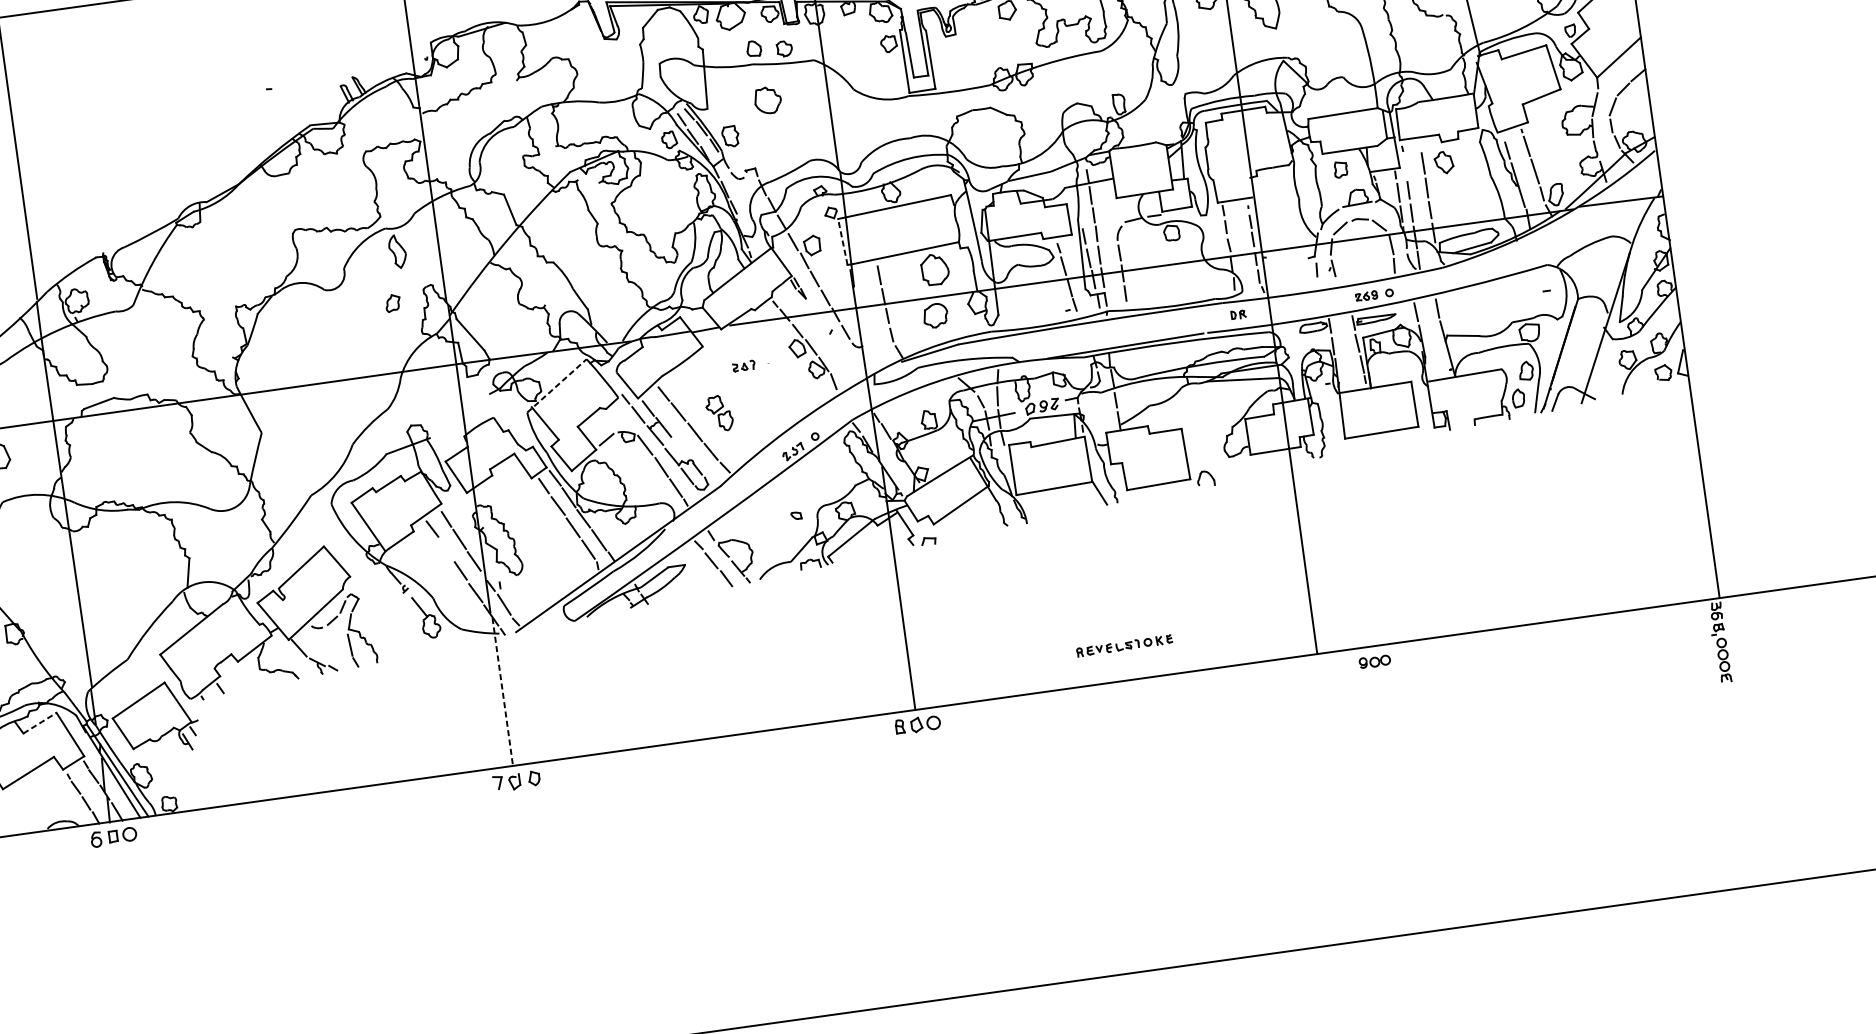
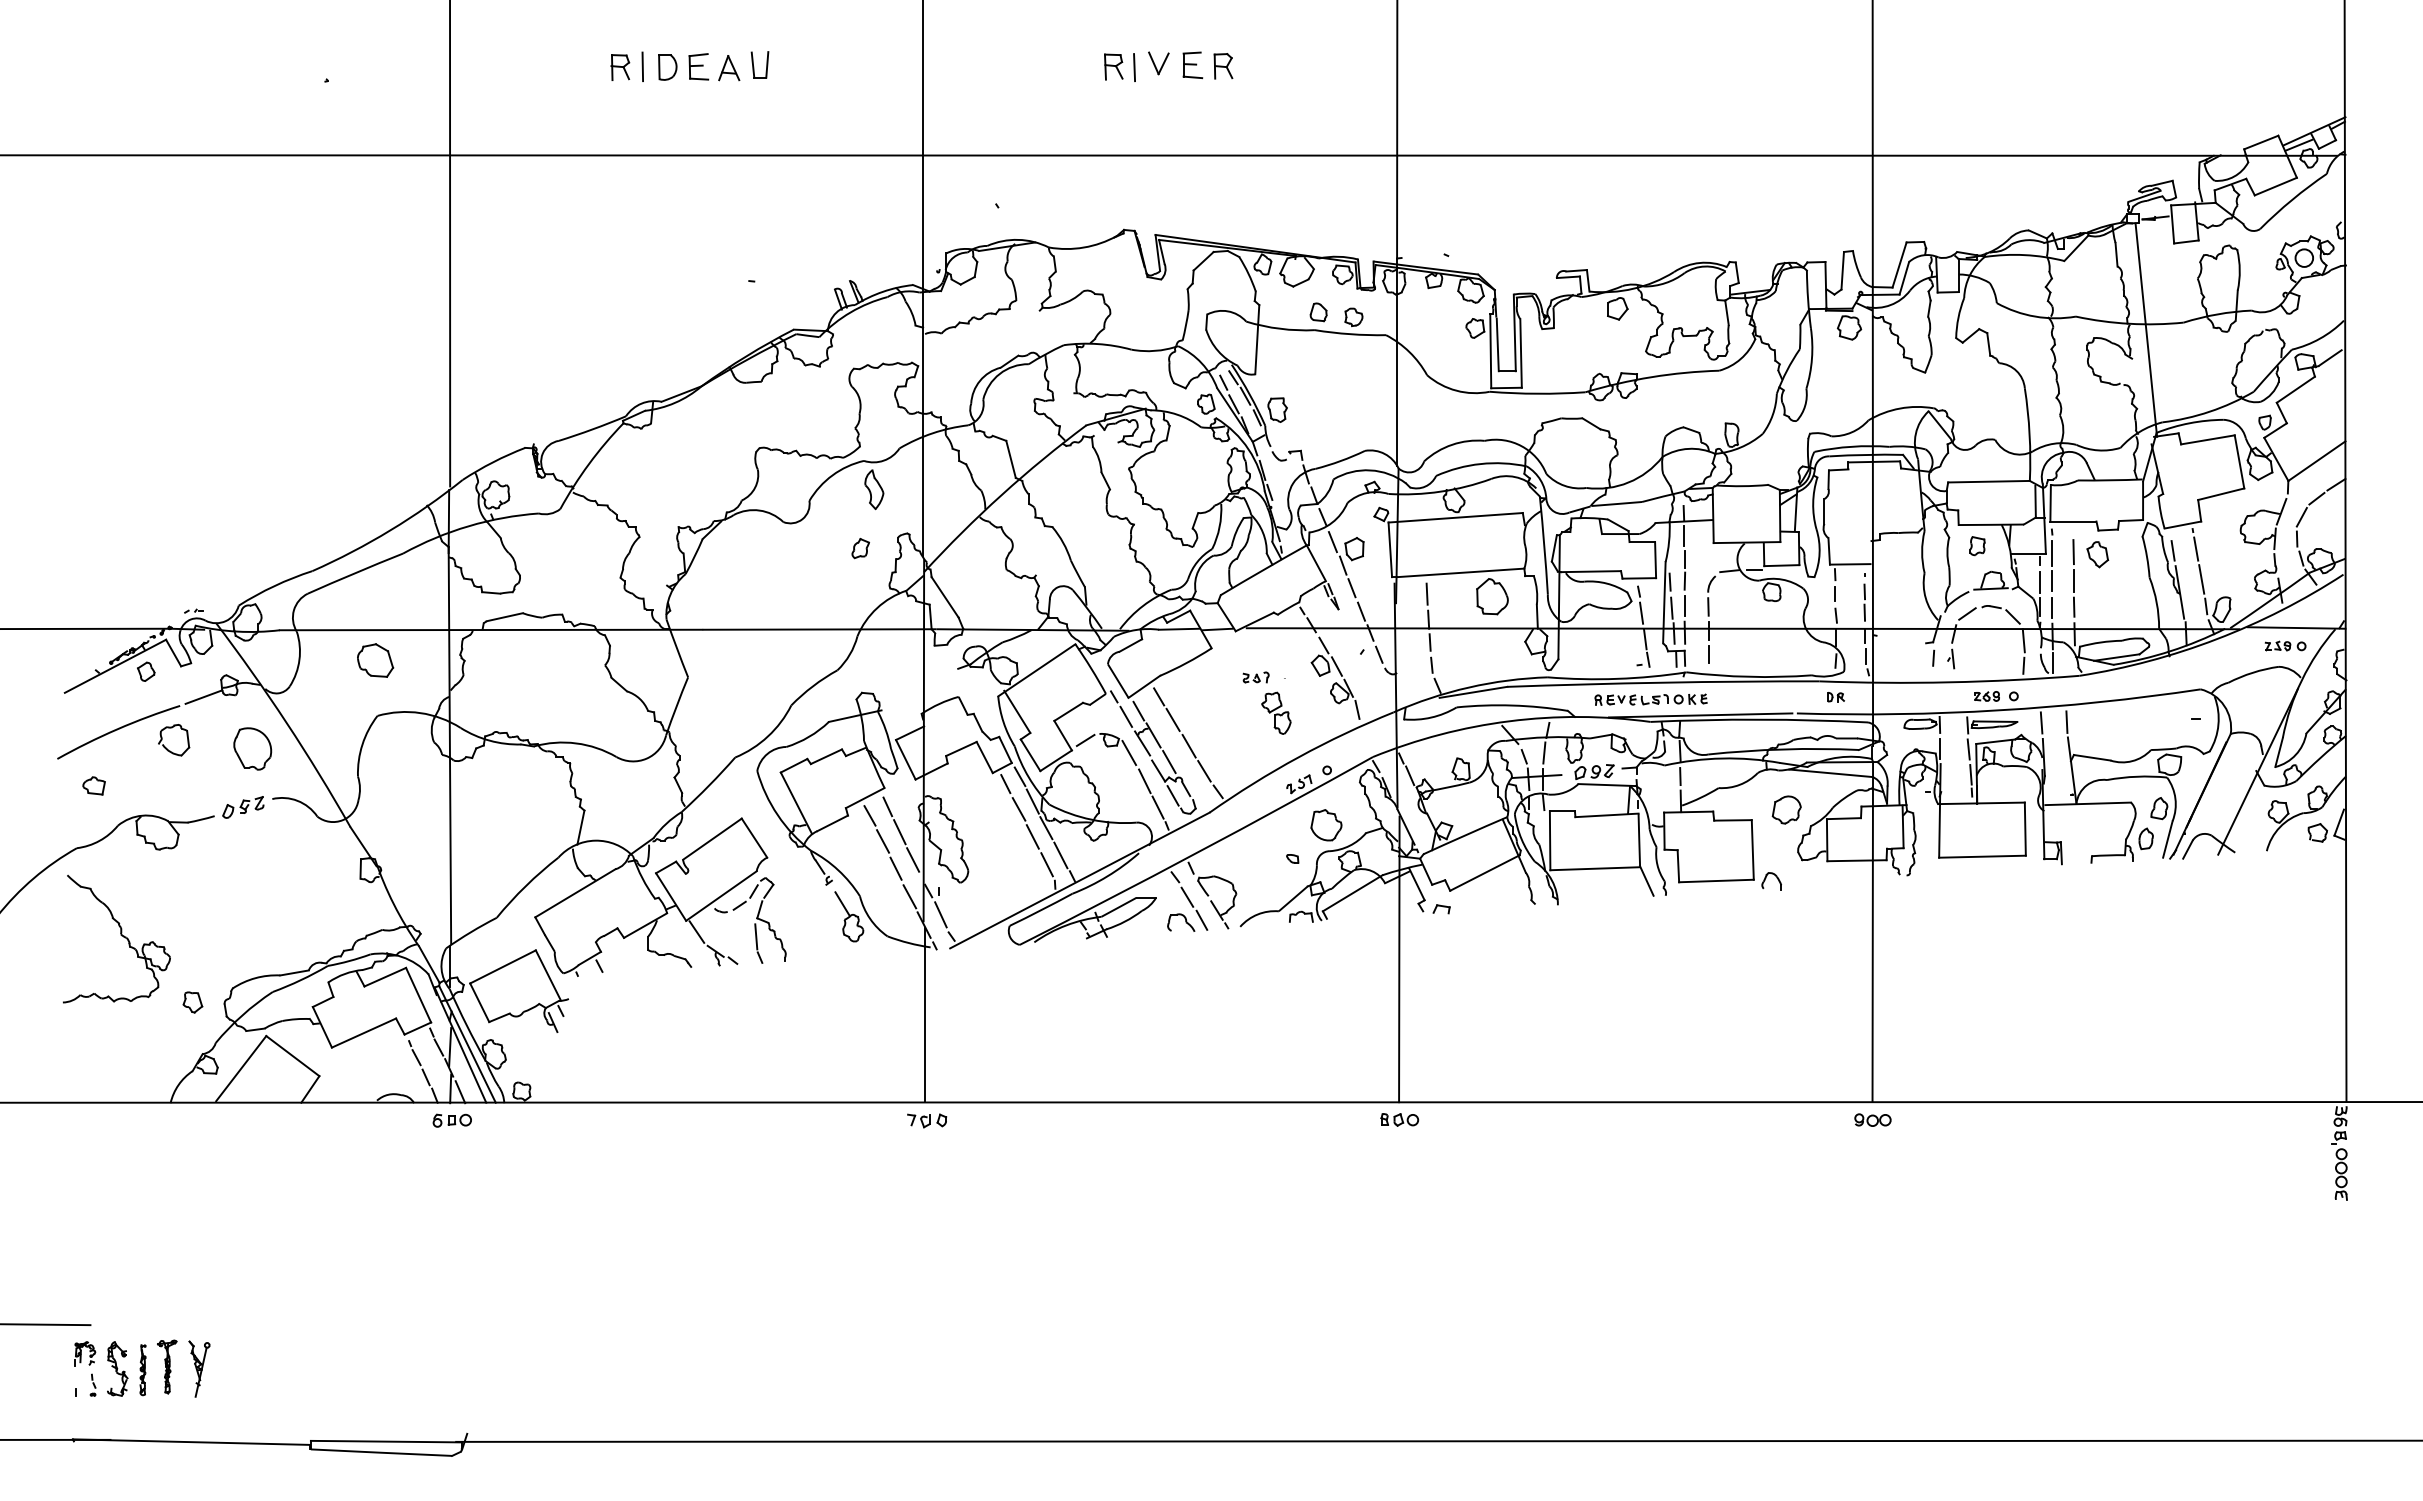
part: (768, 100) -> (1326, 825), moved
line: (1405, 166) -> (2052, 552), added
part: (1614, 217) -> (2285, 645), added
line: (842, 241) -> (1390, 549), dashed -> solid
part: (935, 315) -> (1786, 809), moved
line: (556, 386) -> (1036, 670), dashed -> solid
part: (719, 412) -> (1276, 712), moved
line: (680, 448) -> (1169, 762), added
line: (446, 549) -> (883, 841), added
part: (709, 582) -> (1181, 922), added
part: (1124, 645) -> (1650, 699), moved
part: (1374, 661) -> (1872, 1119), moved
line: (503, 692) -> (925, 1015), dashed -> solid
line: (40, 723) -> (385, 977), dashed -> solid
part: (917, 724) -> (1399, 1119), size x0.71
part: (517, 780) -> (927, 1120), size x0.71
part: (113, 837) -> (451, 1120), size x0.71

